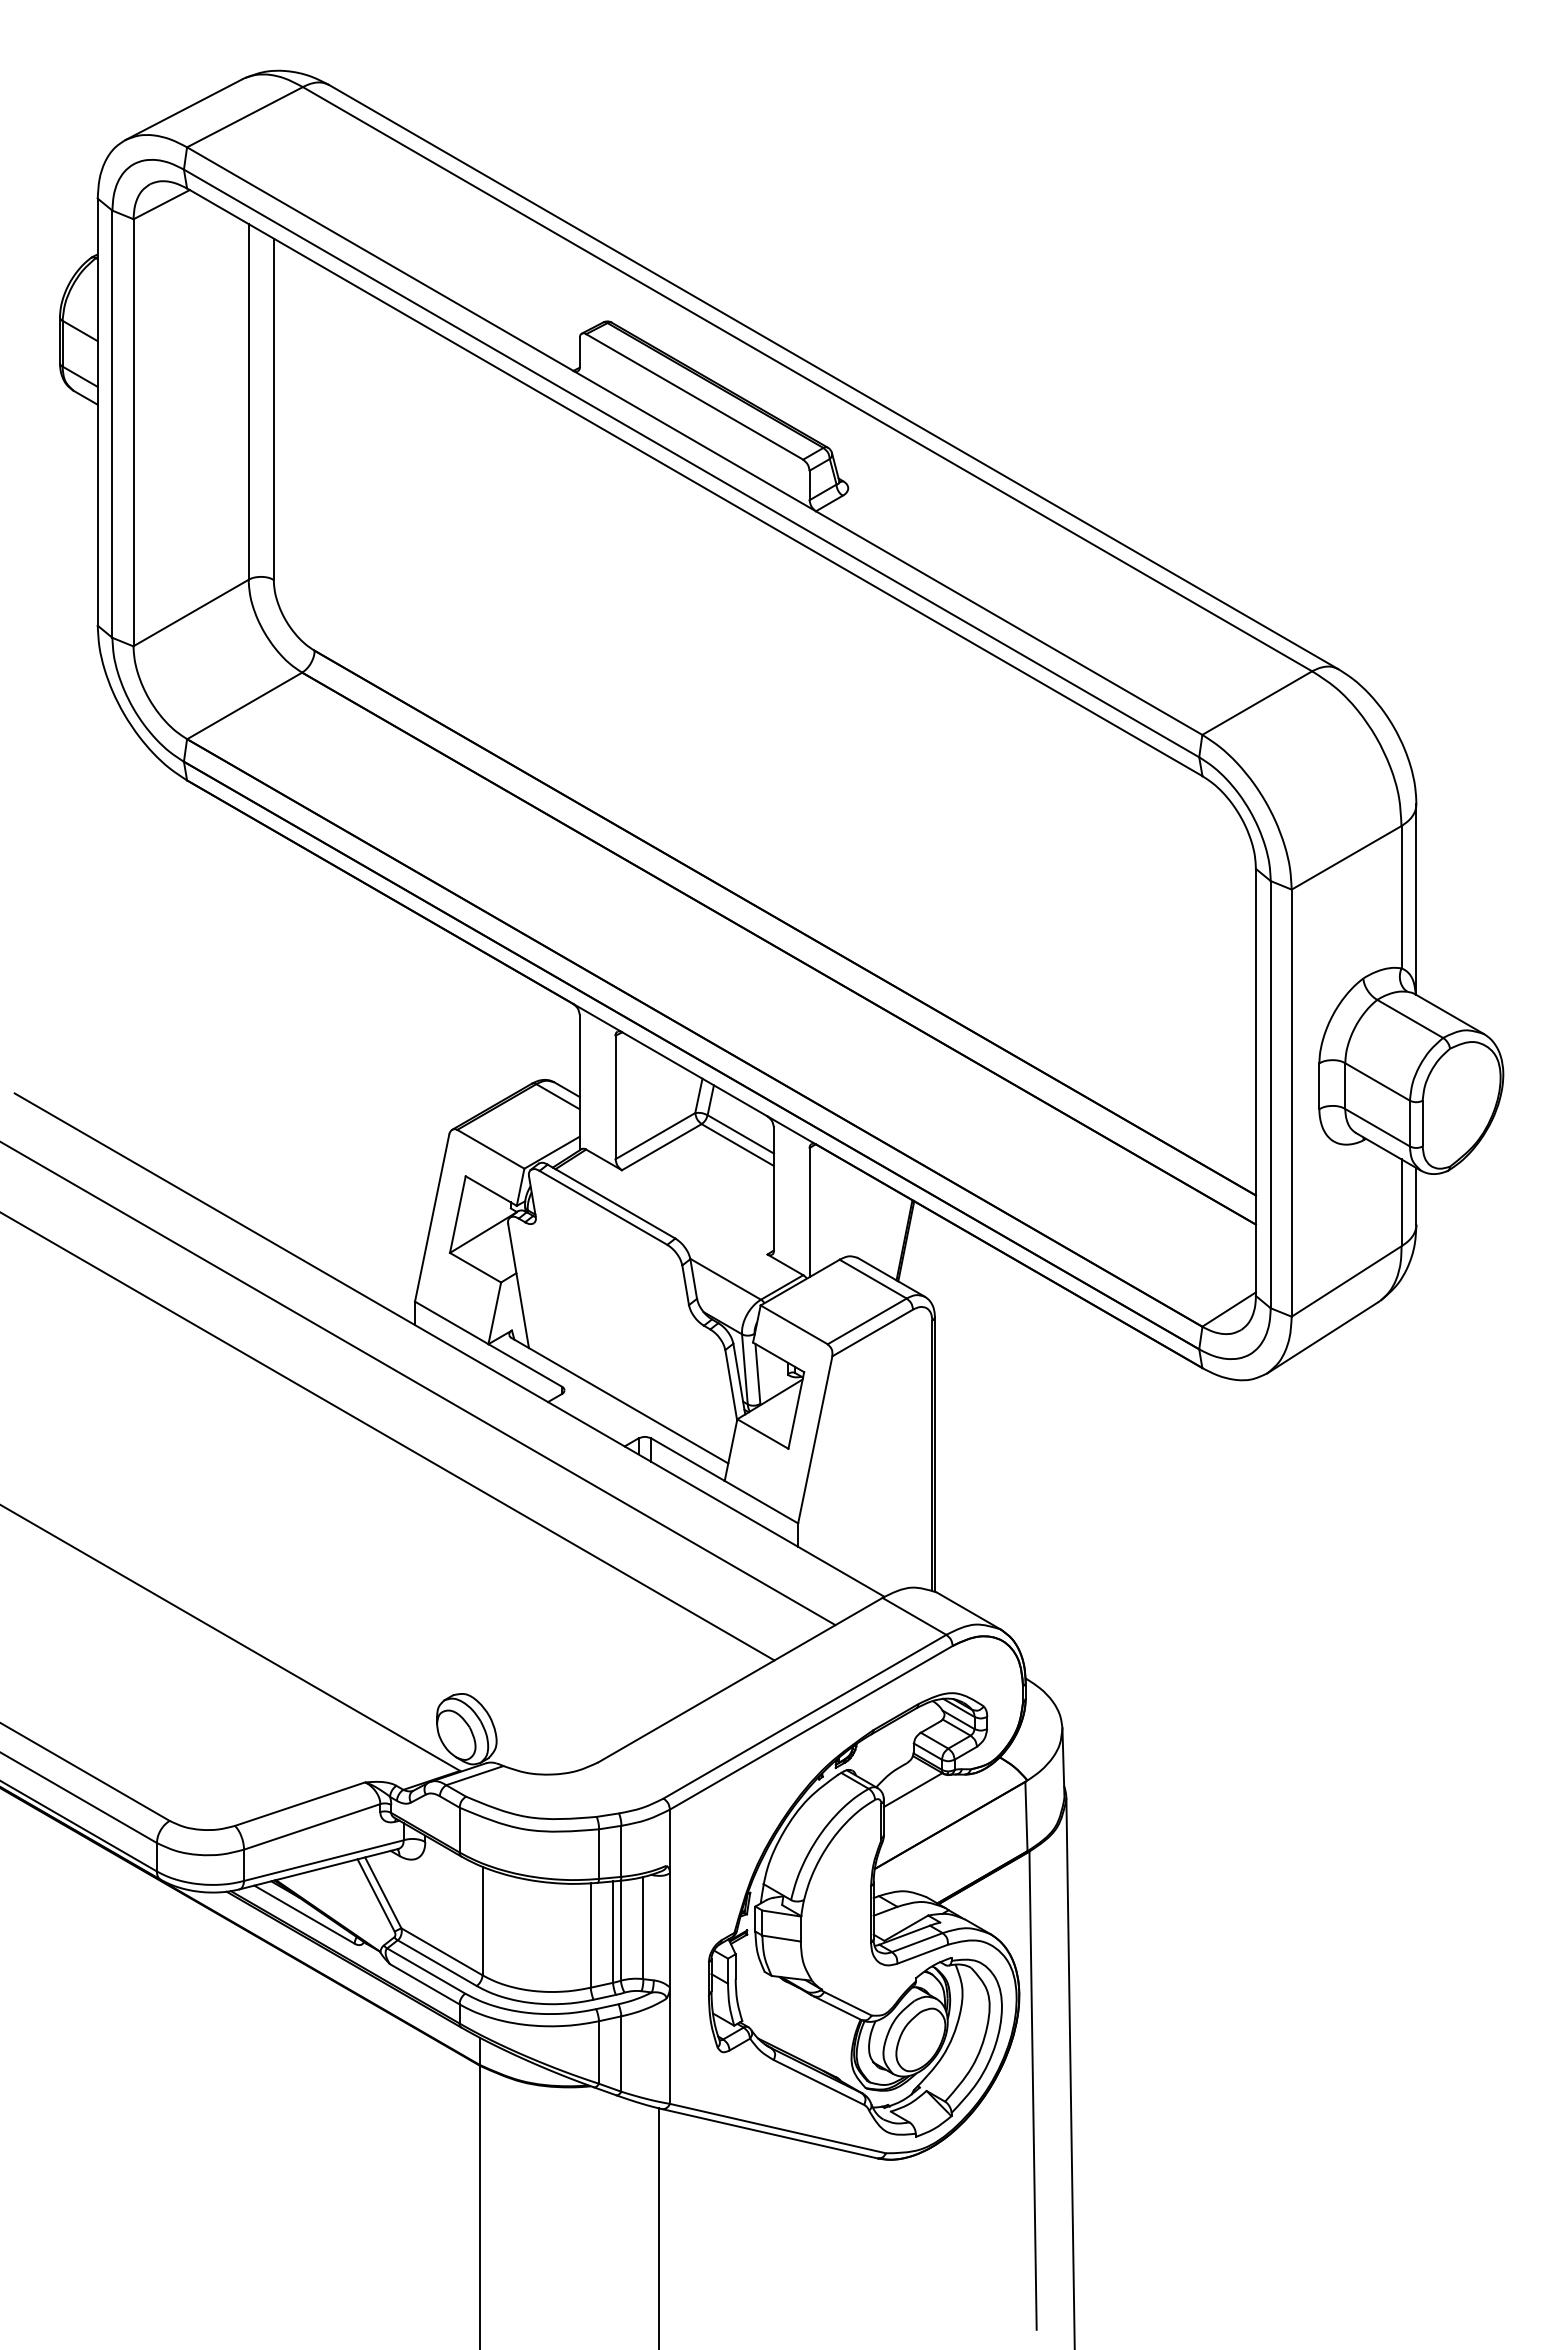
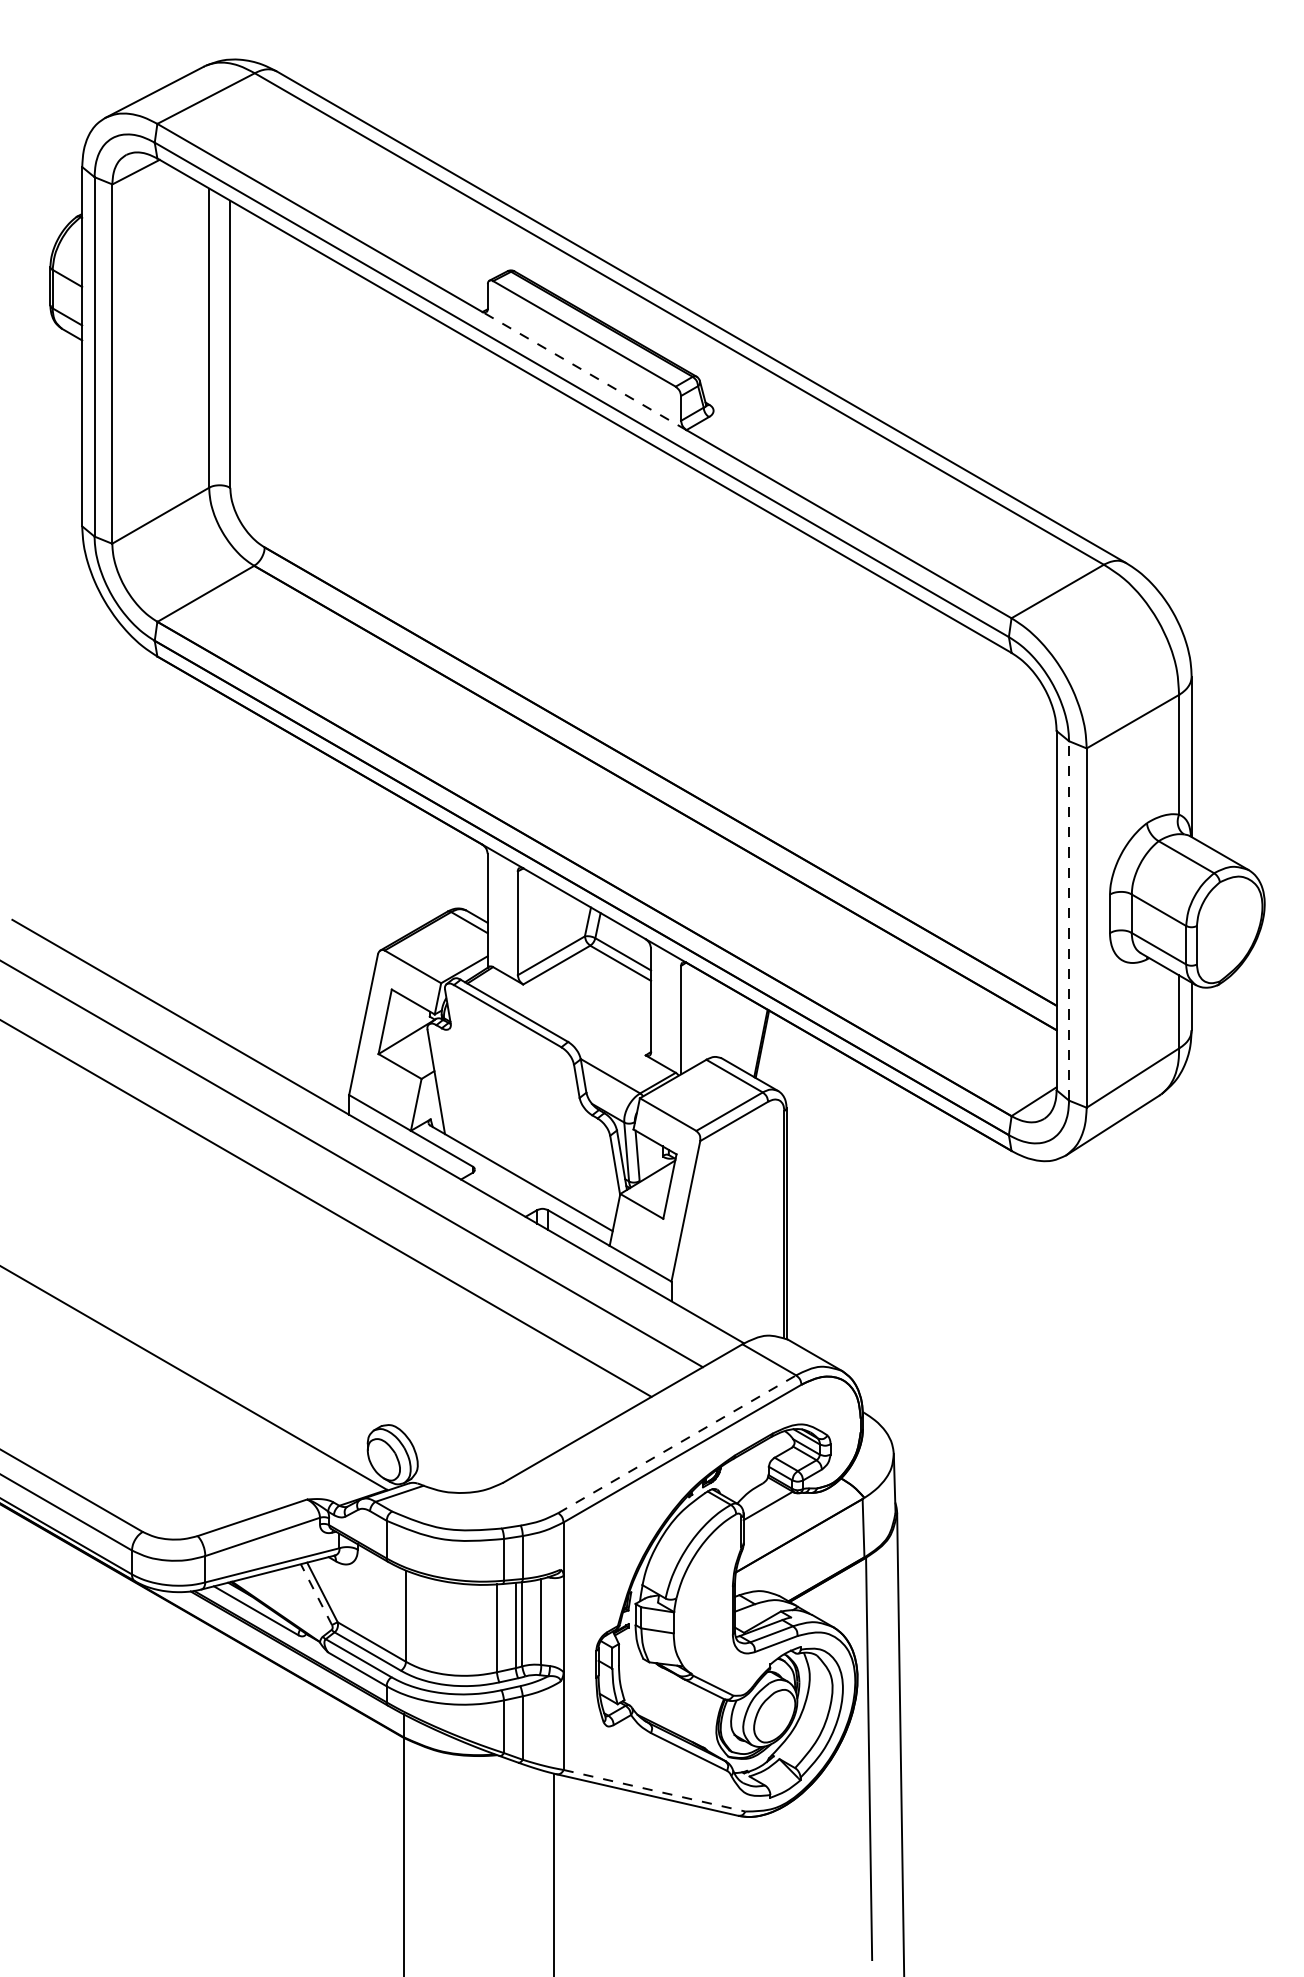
line: (694, 440) -> (584, 370), solid -> dashed
line: (1270, 1094) -> (1068, 920), solid -> dashed
line: (805, 1716) -> (677, 1444), solid -> dashed
line: (376, 1895) -> (316, 1594), solid -> dashed
line: (778, 2128) -> (654, 1790), solid -> dashed

